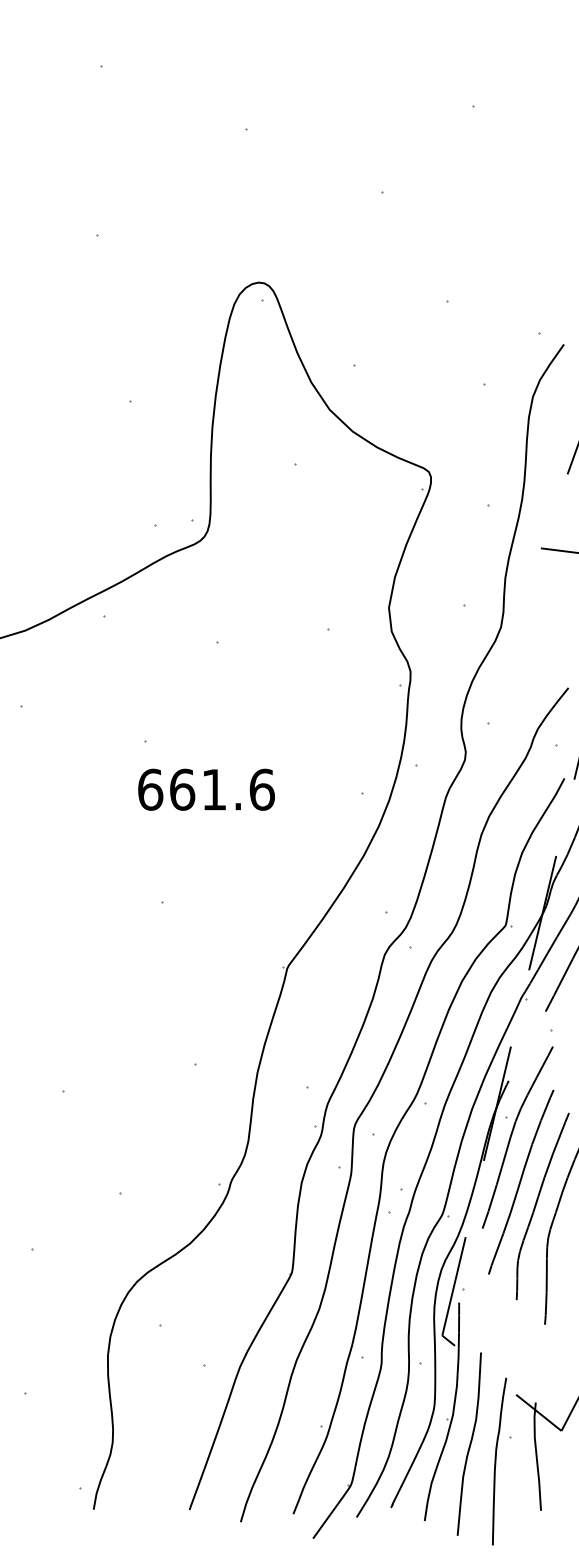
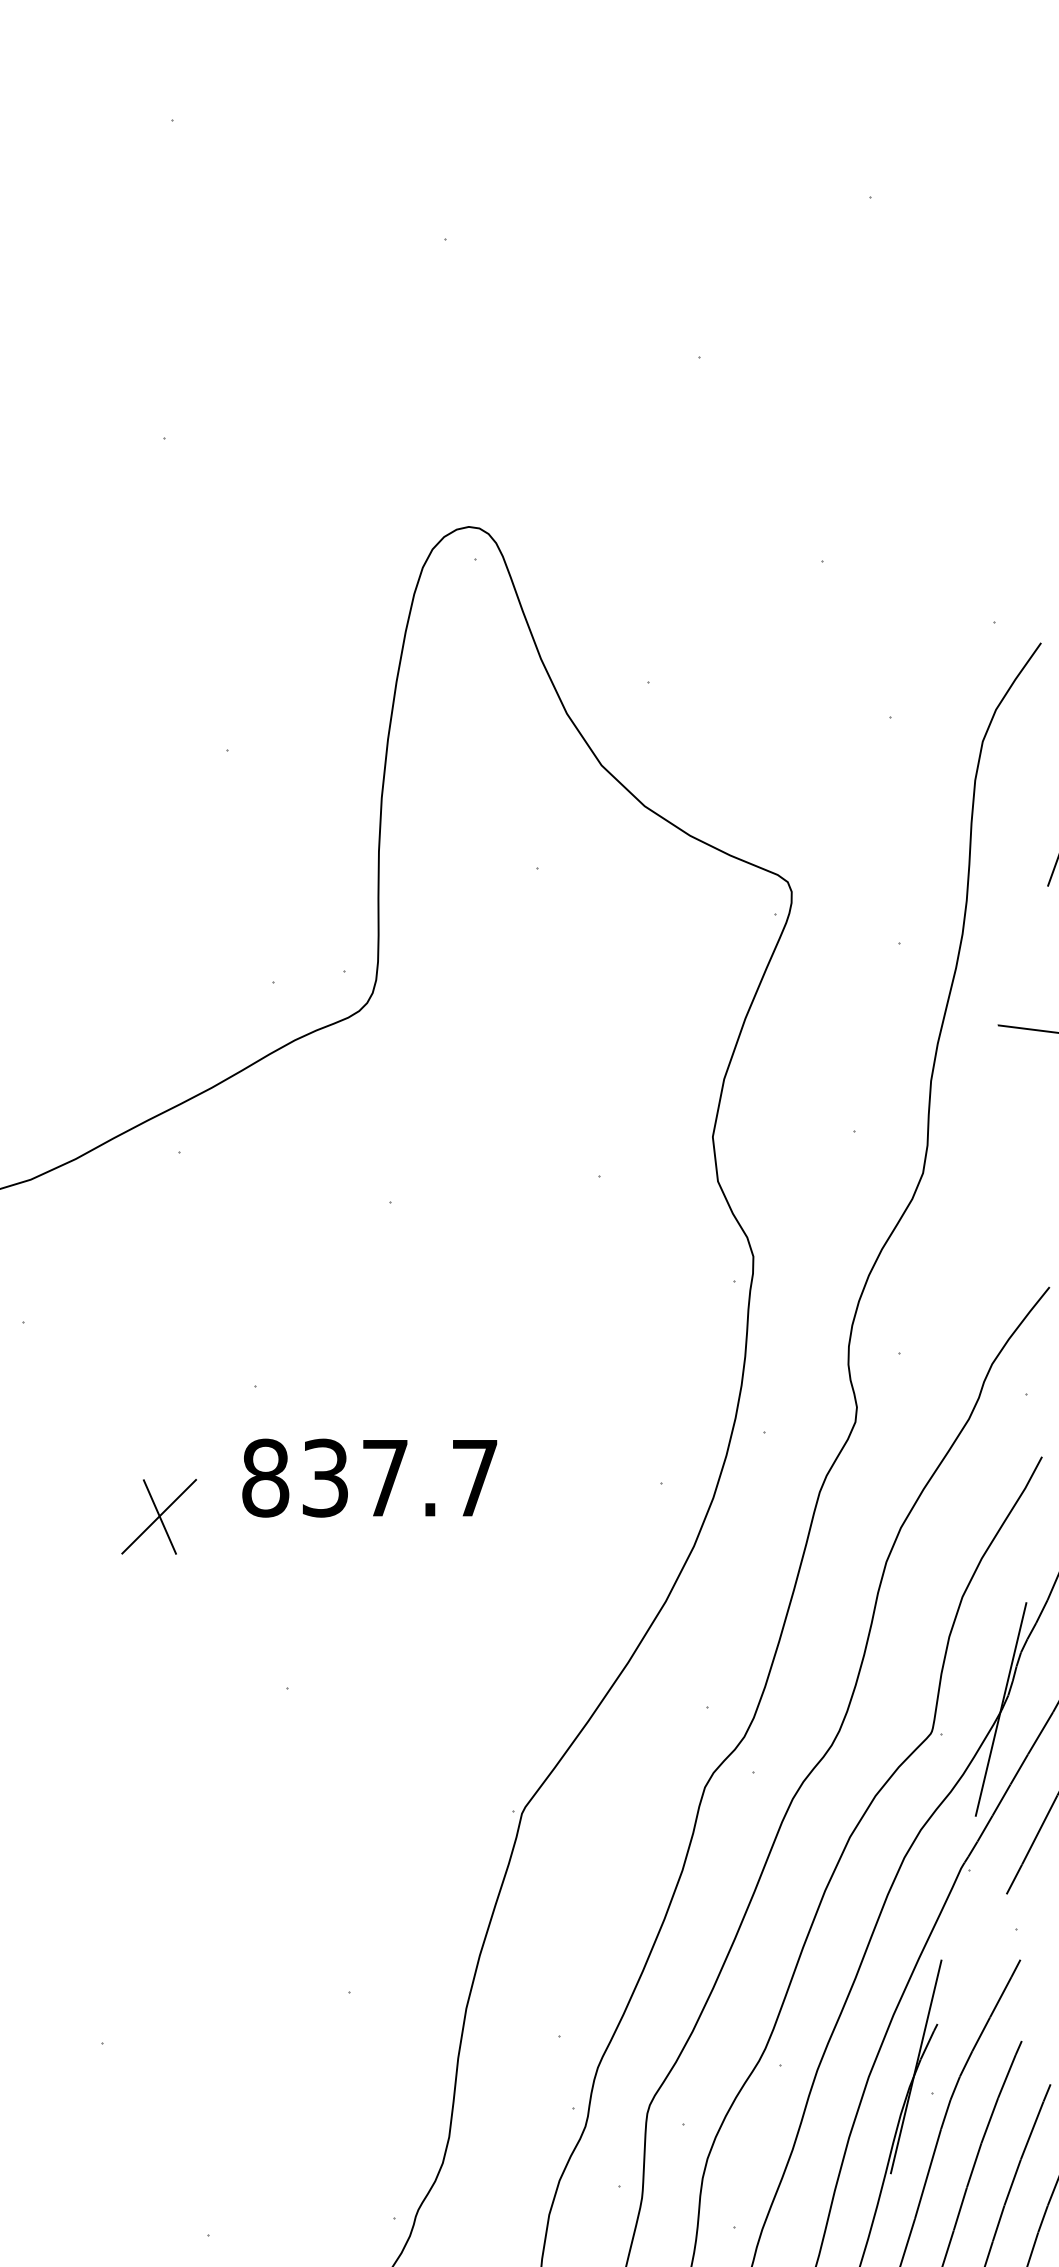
text: (206, 789) -> (370, 1477), 661.6 -> 837.7
part: (93, 810) -> (158, 1516), added

